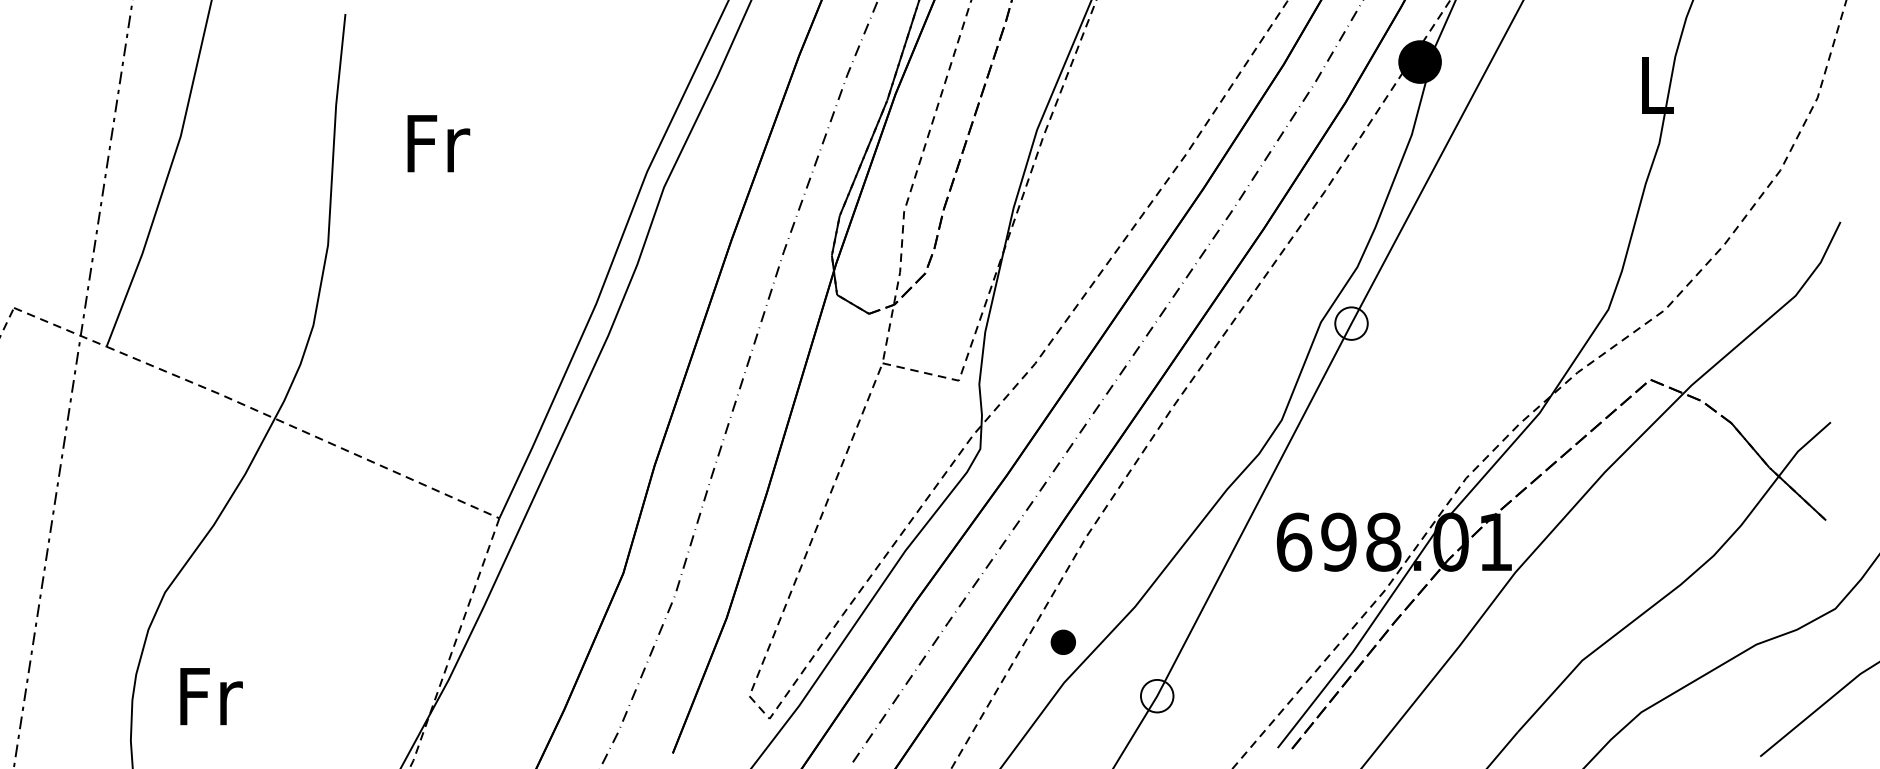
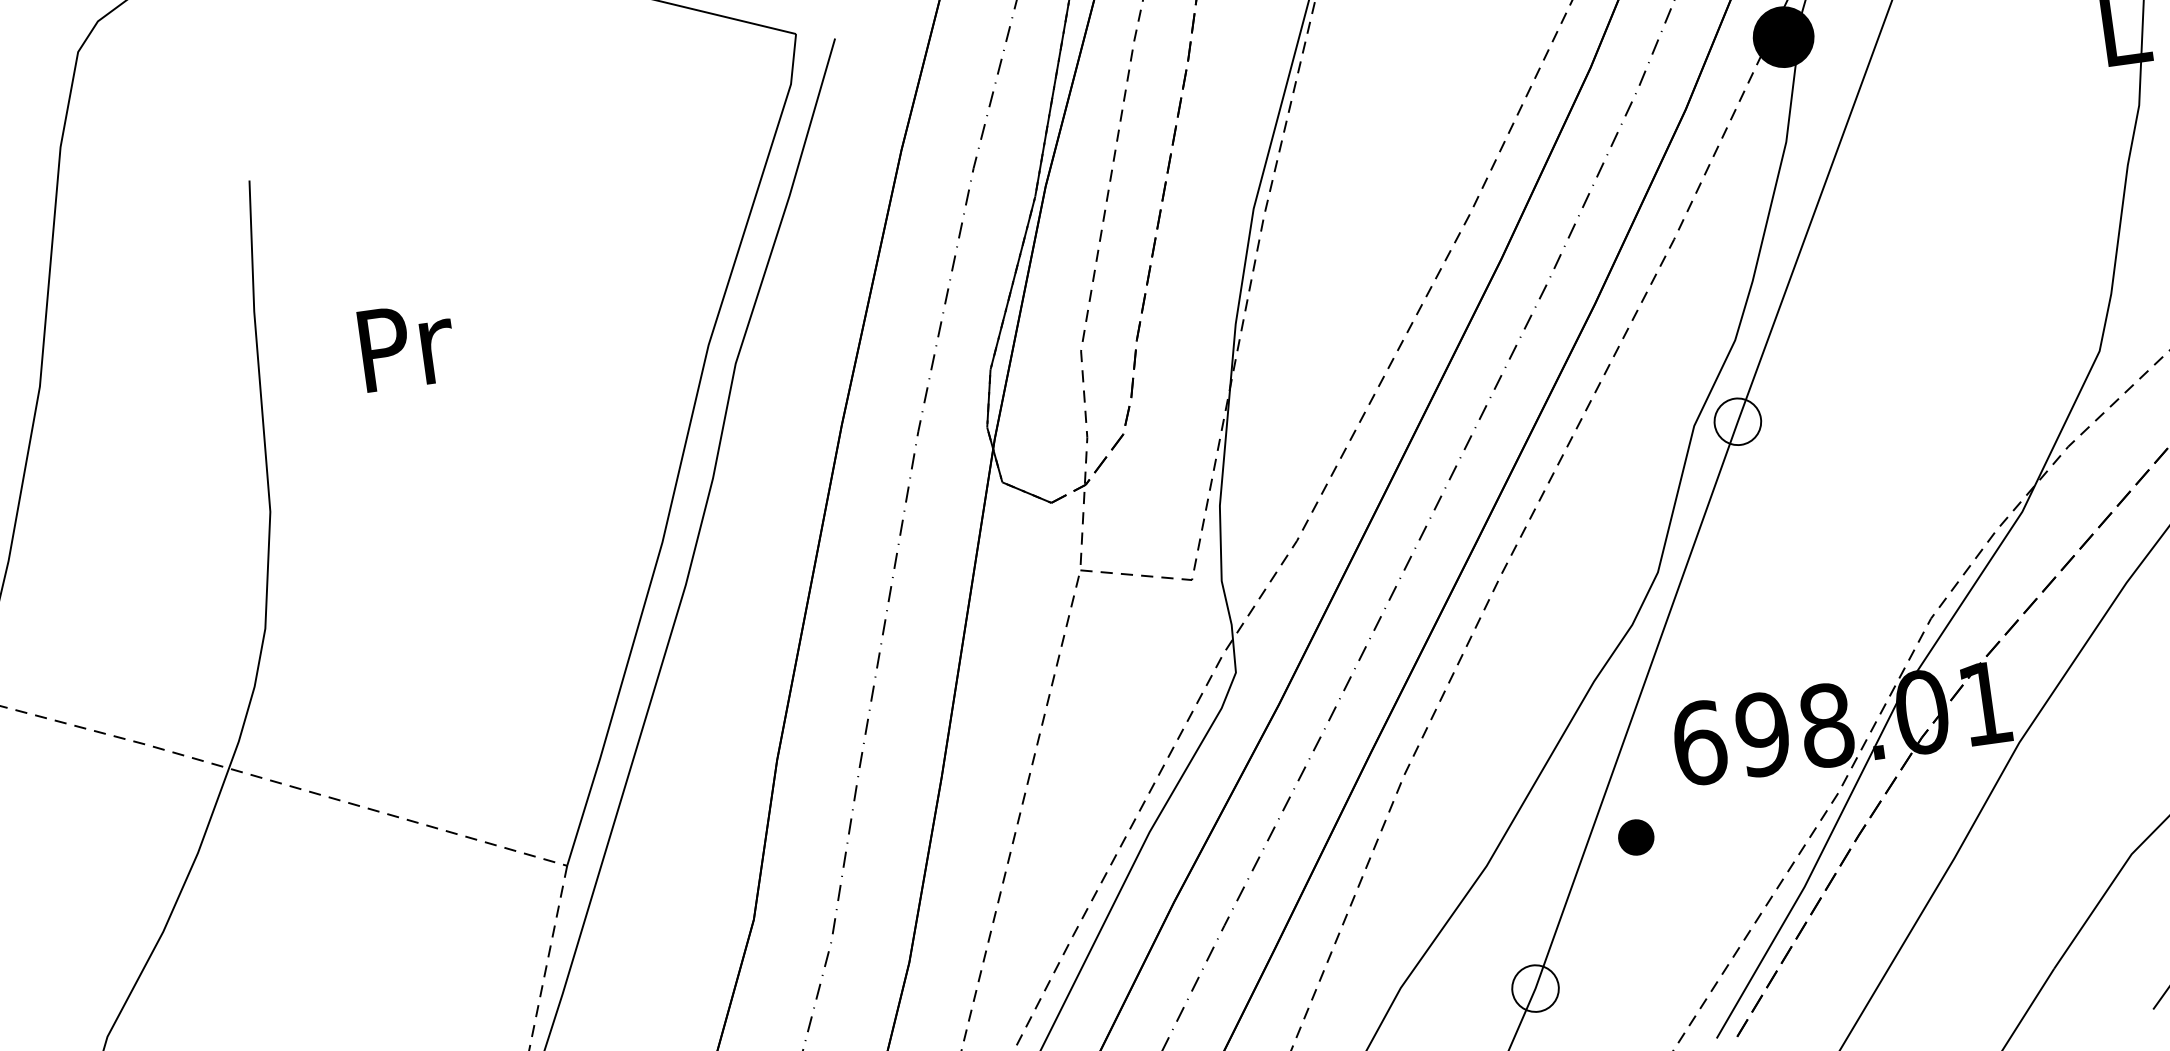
text: (438, 143) -> (407, 345), Fr -> Pr
part: (1062, 641) -> (1634, 836), moved

